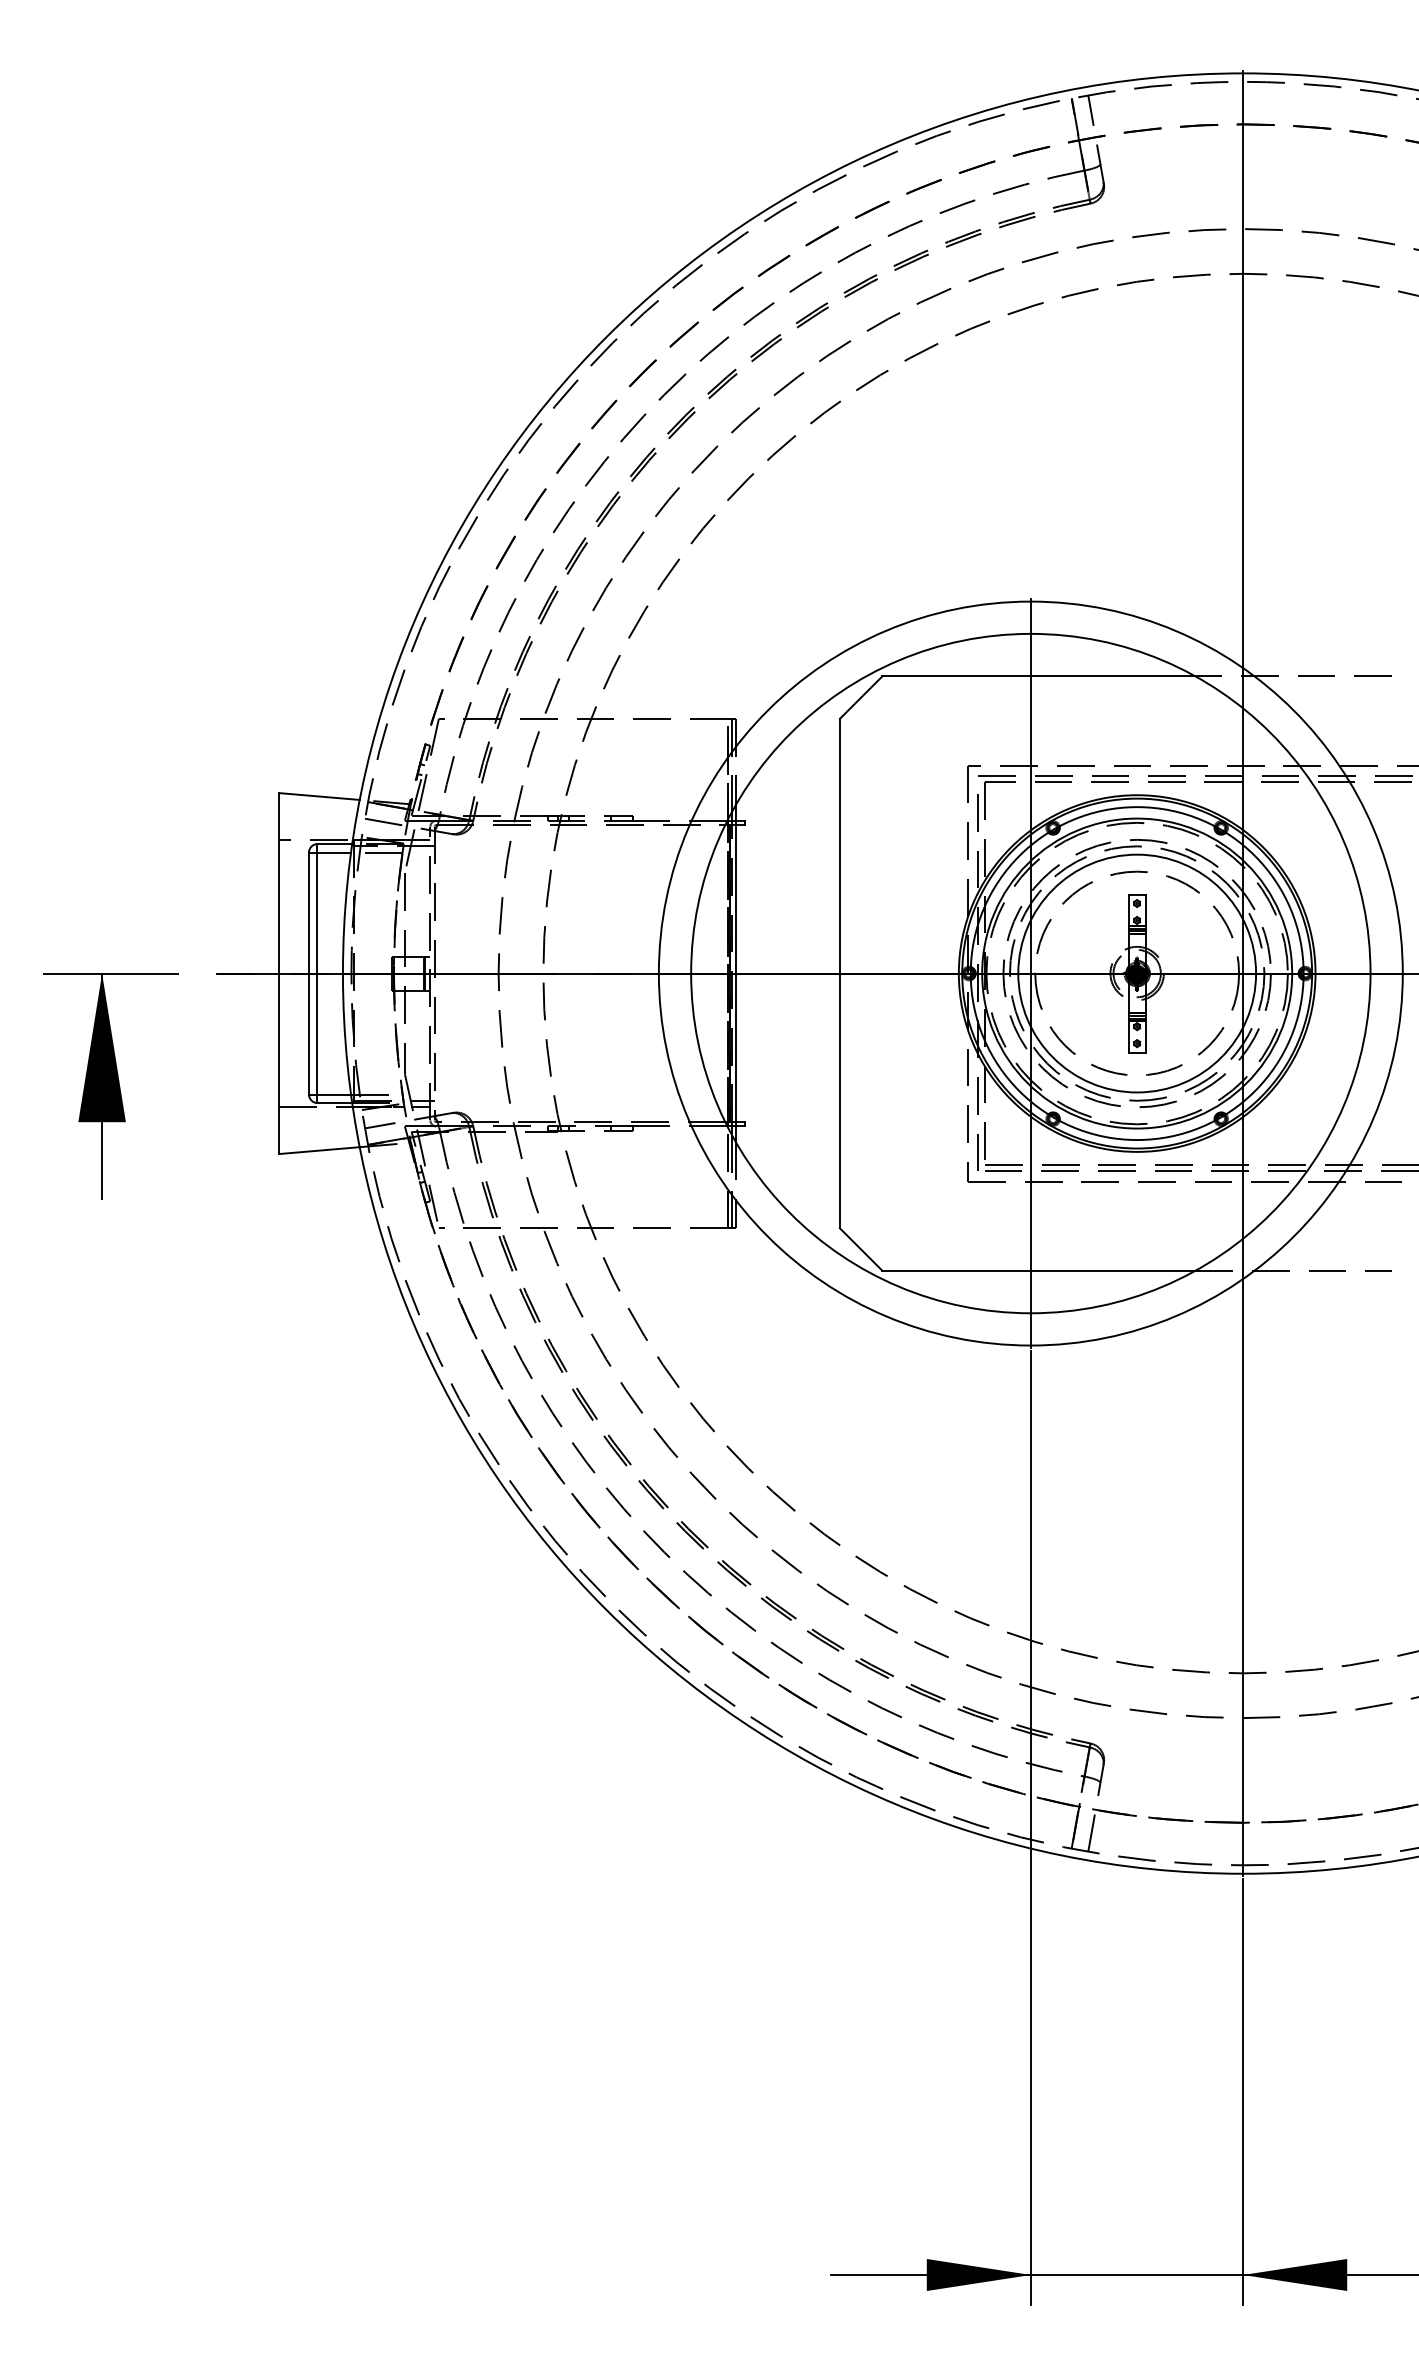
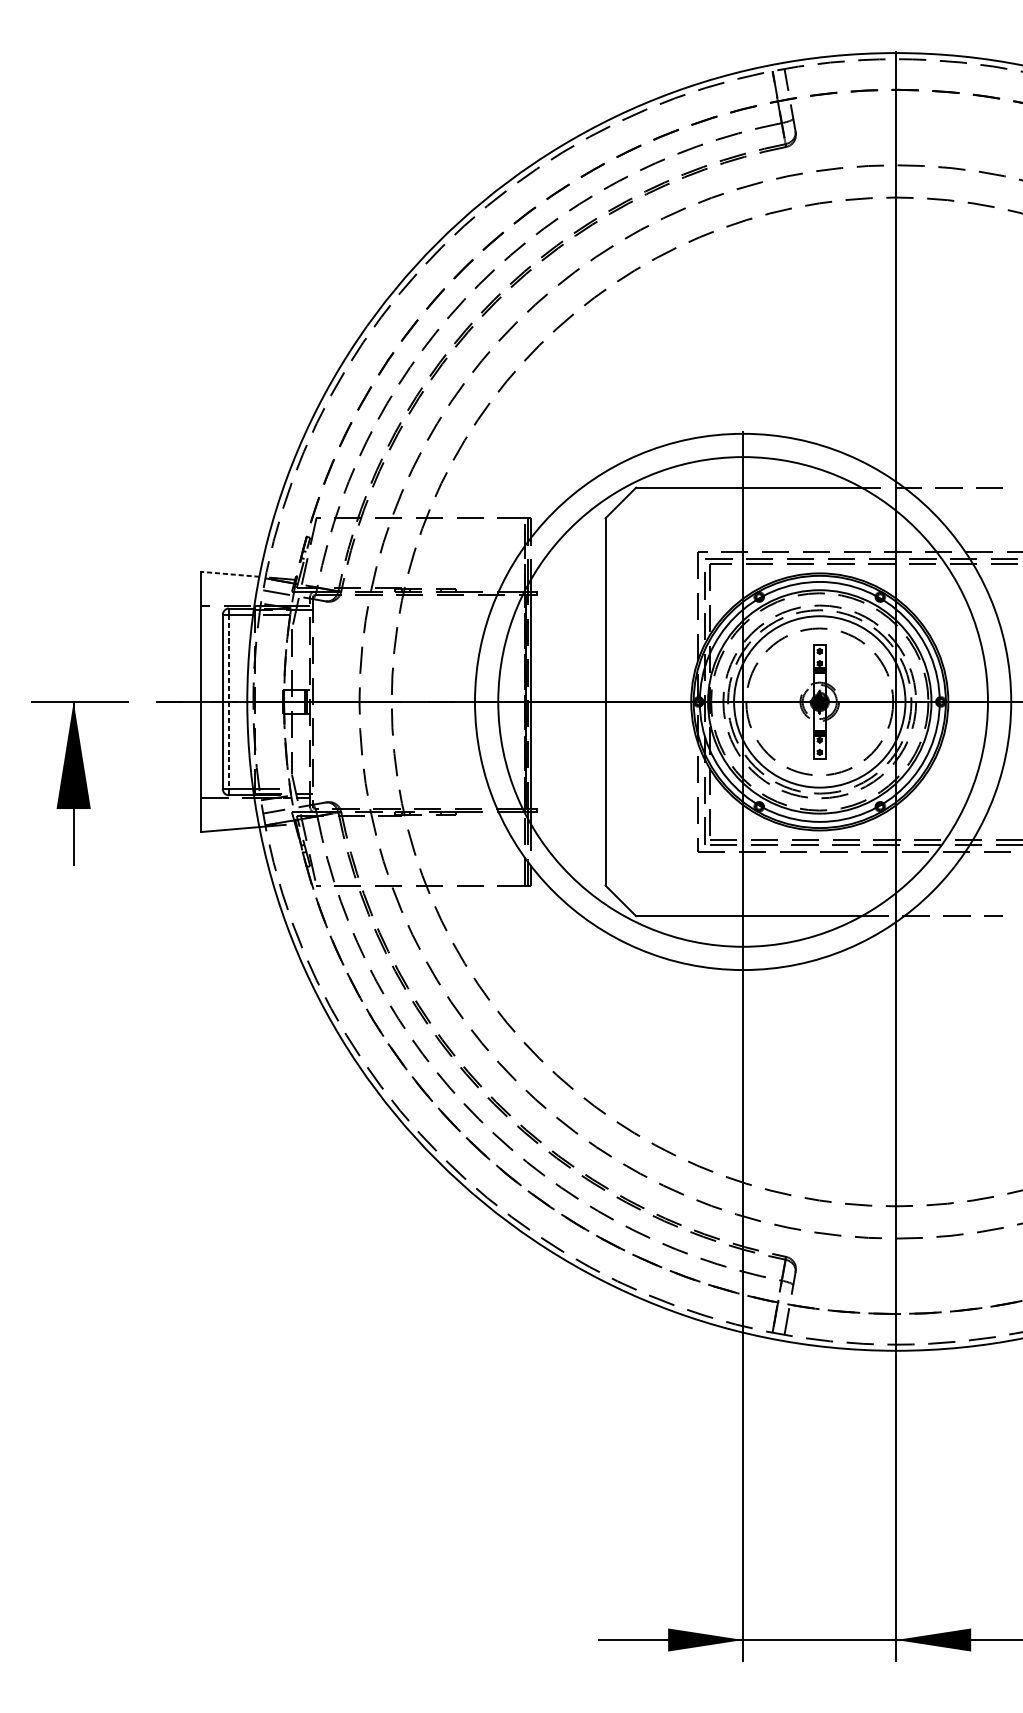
line: (319, 796) -> (230, 574), solid -> dashed
line: (317, 974) -> (228, 702), solid -> dashed

